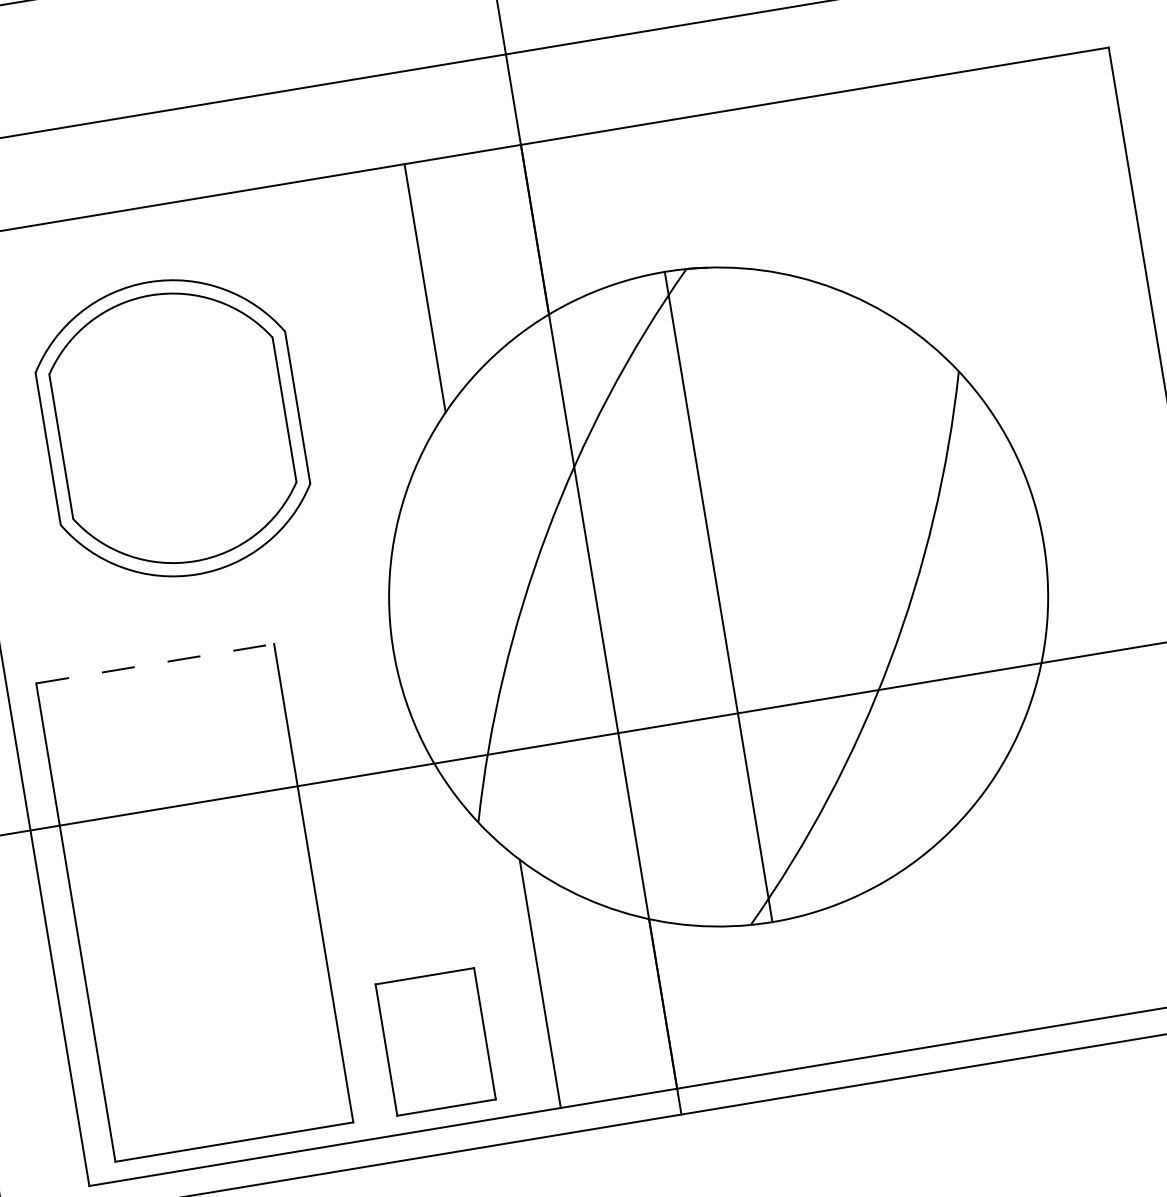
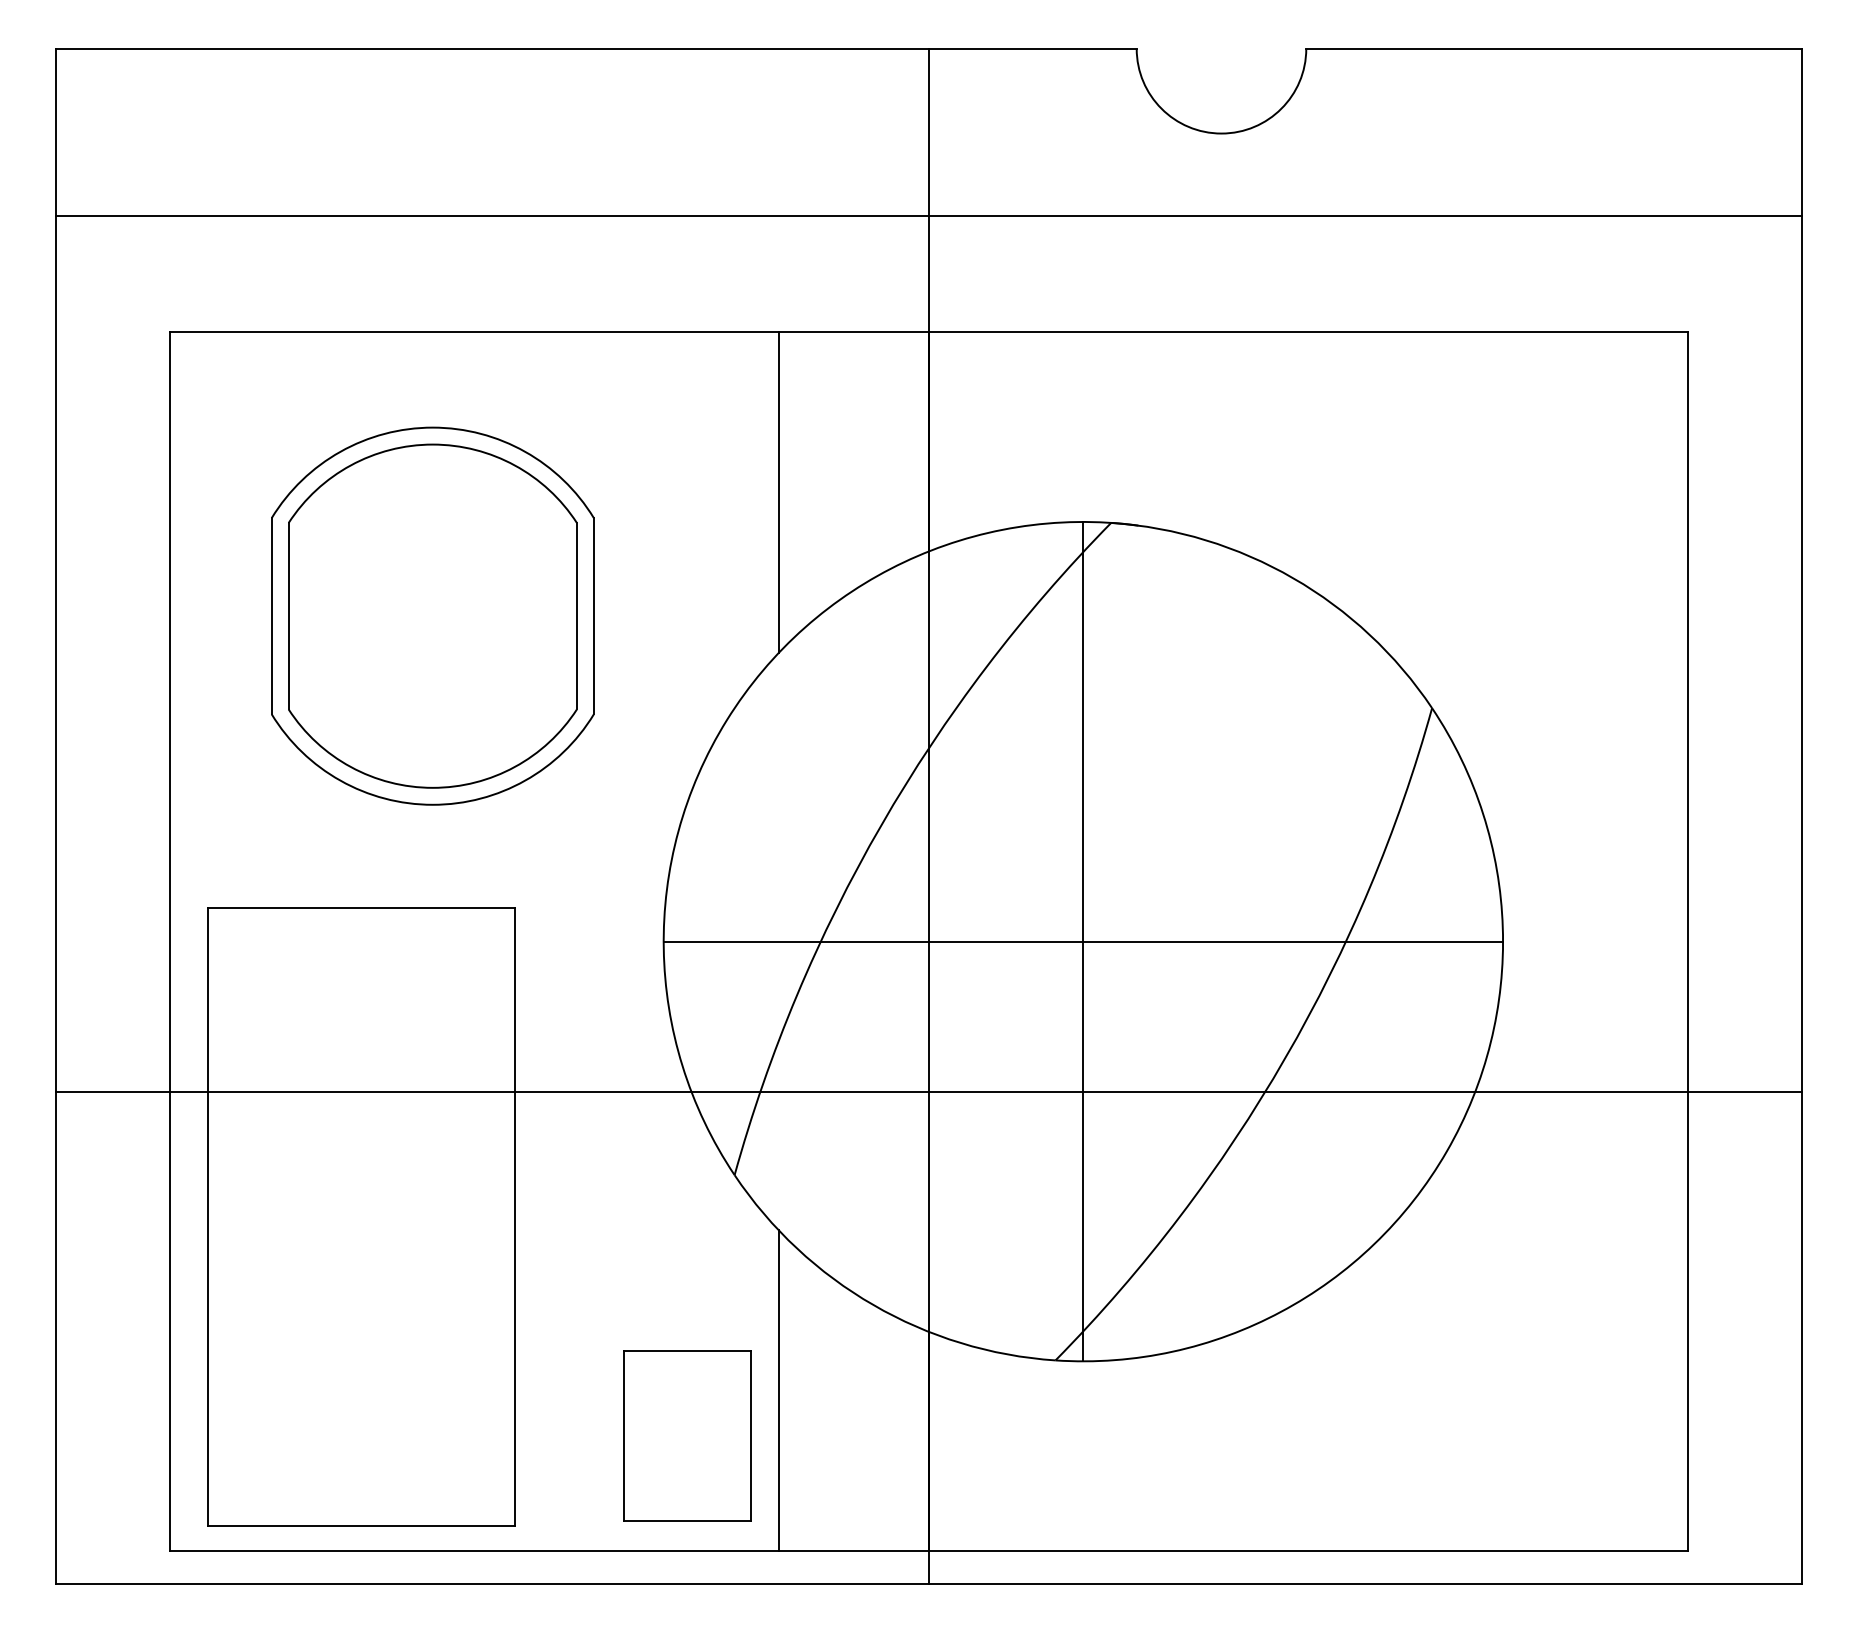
line: (718, 596) -> (1083, 941), added
line: (155, 663) -> (361, 908), dashed -> solid
part: (435, 1041) -> (687, 1435), moved

